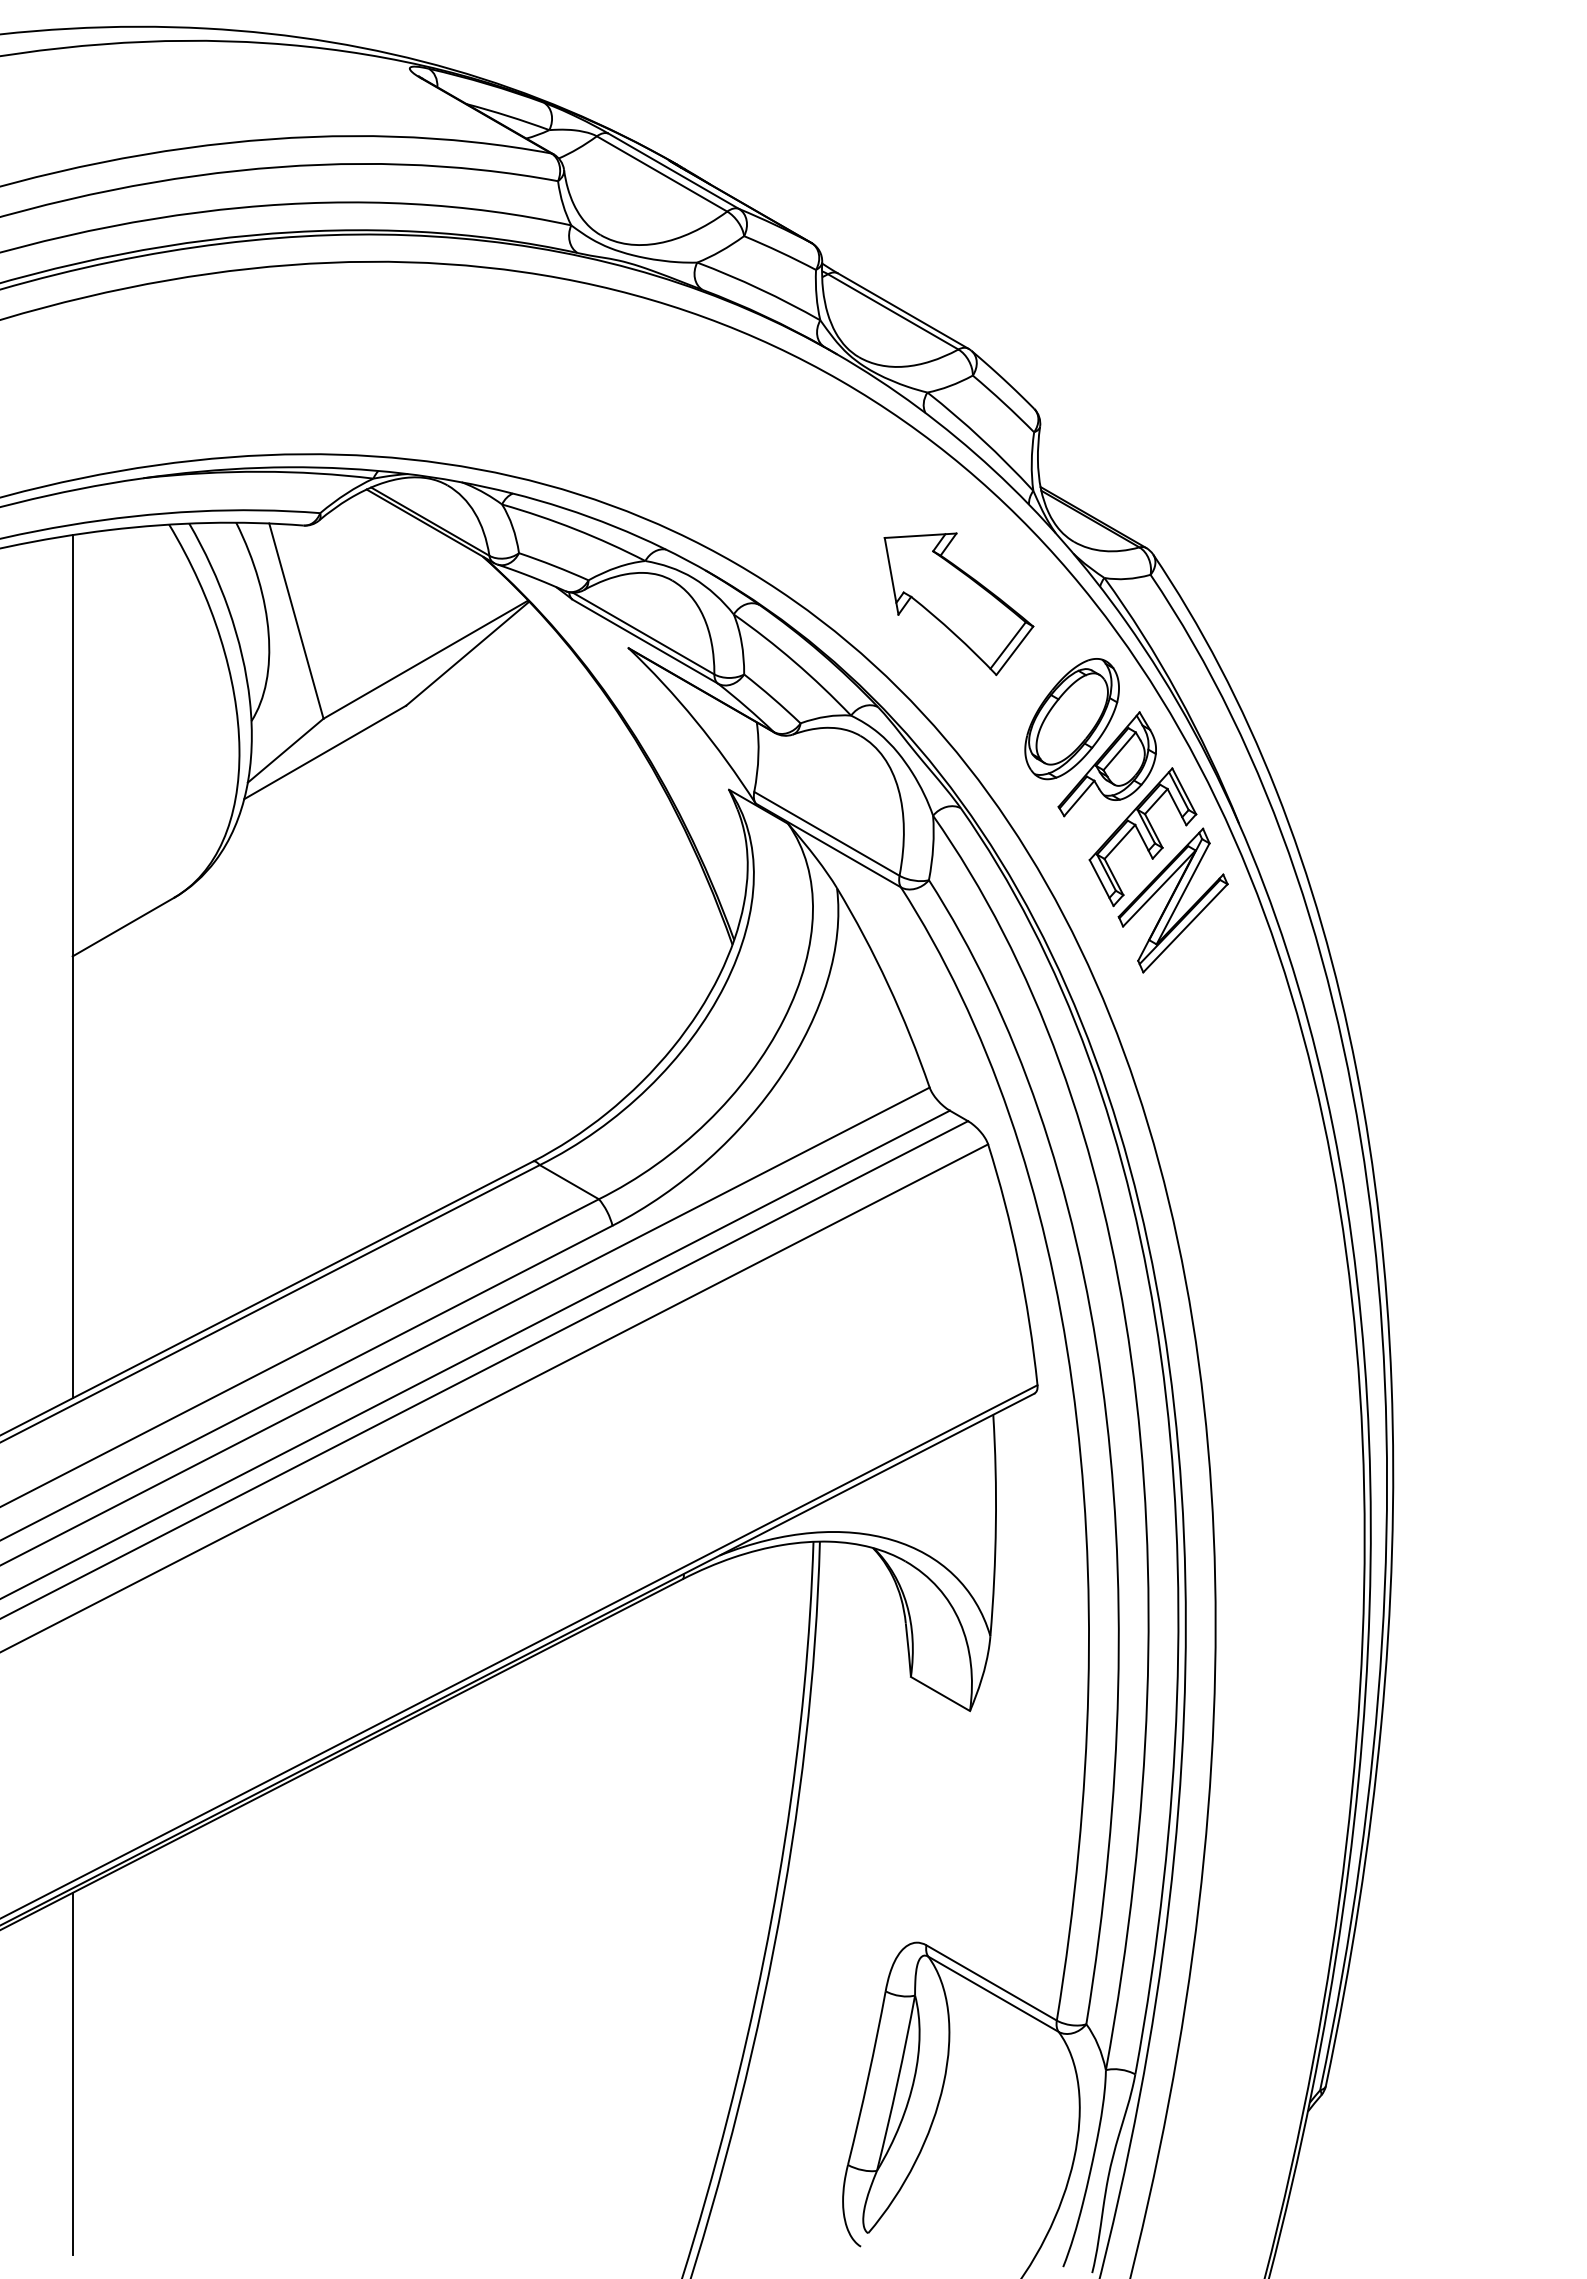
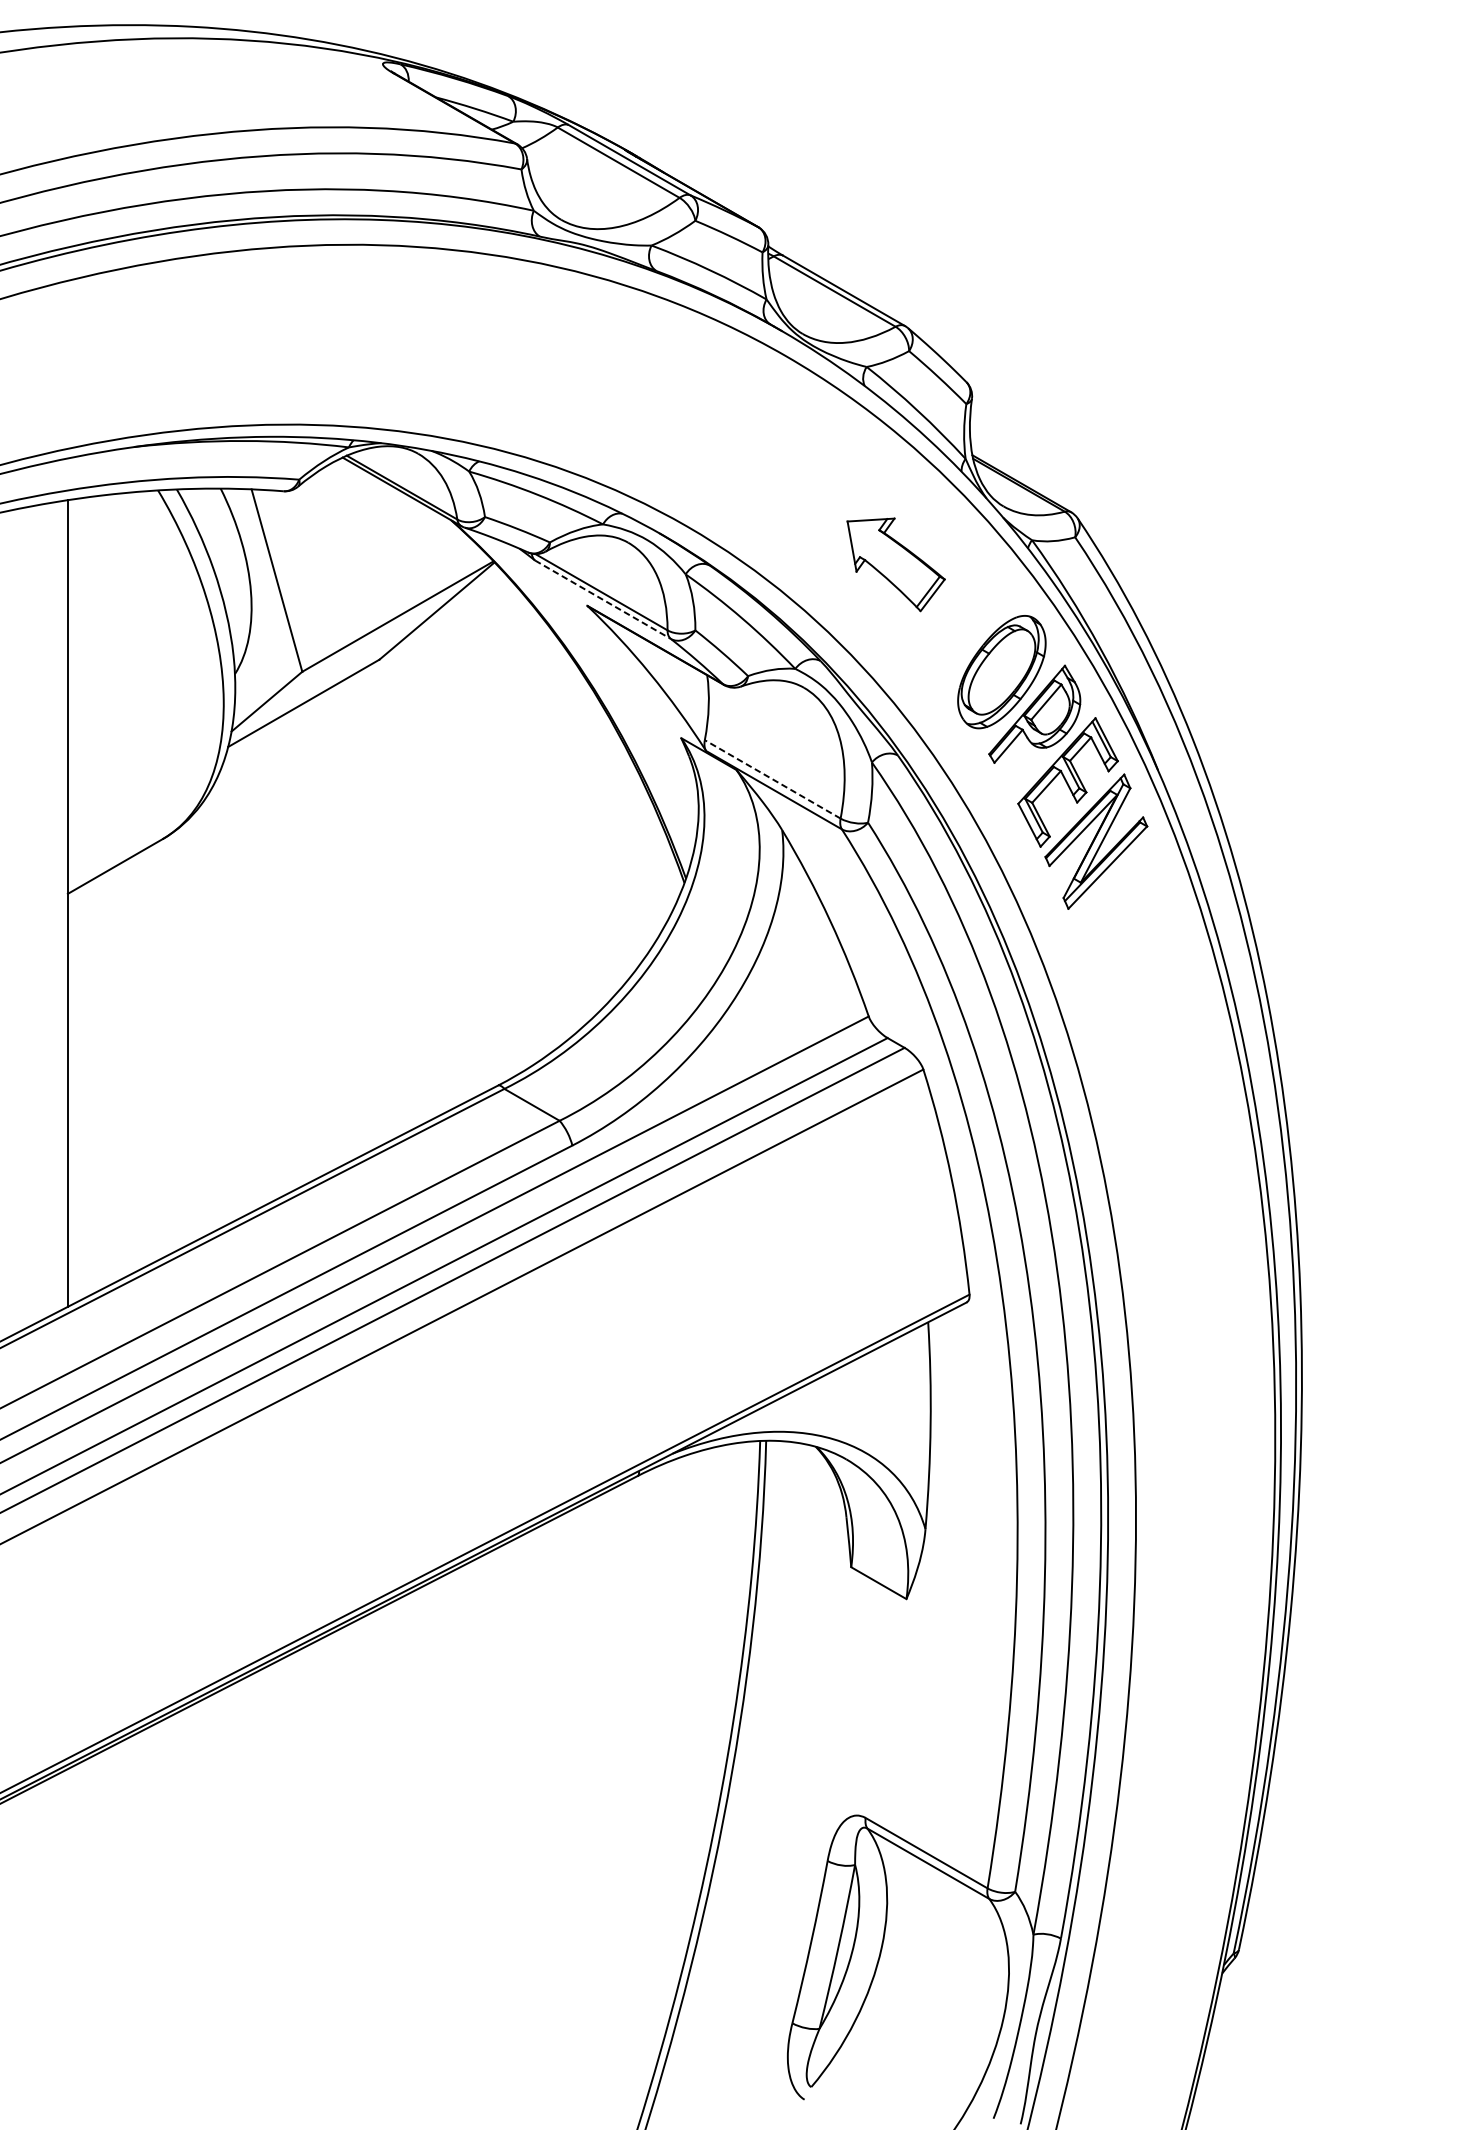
part: (958, 604) -> (895, 565), size x0.7
line: (645, 641) -> (603, 599), solid -> dashed
line: (826, 833) -> (772, 779), solid -> dashed
line: (72, 2073) -> (67, 1937), removed

